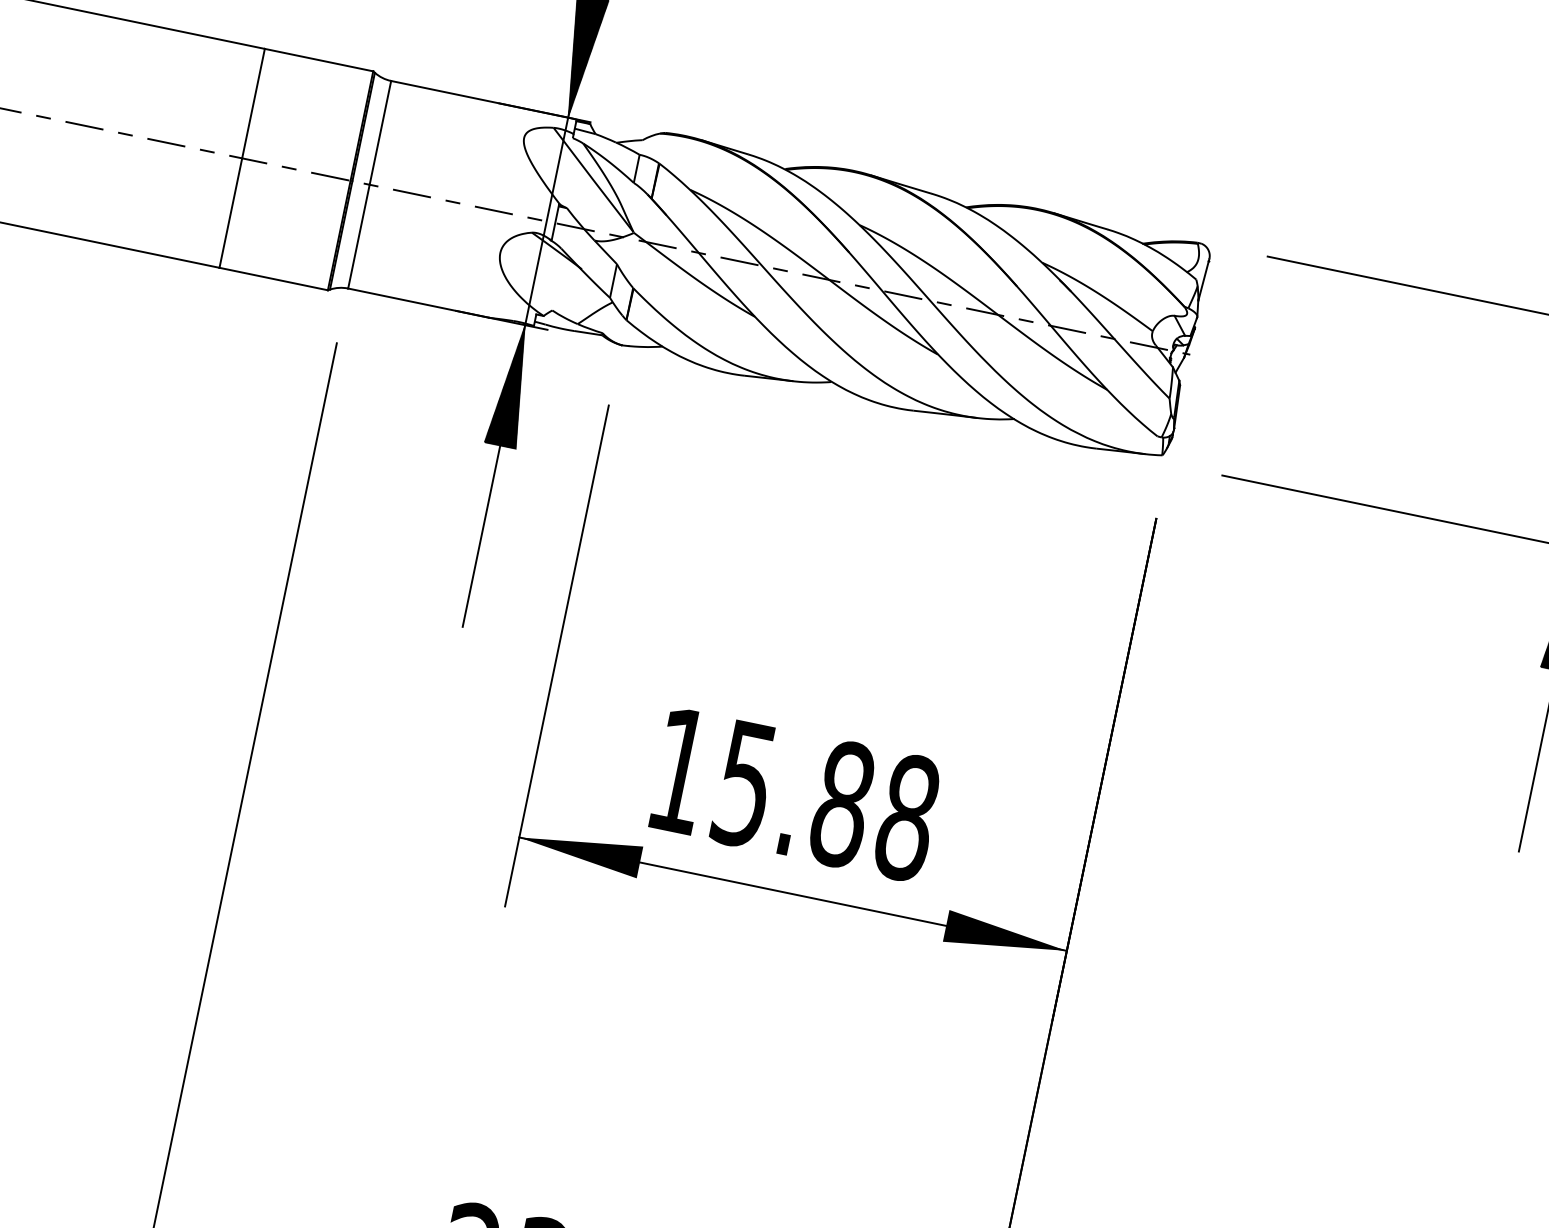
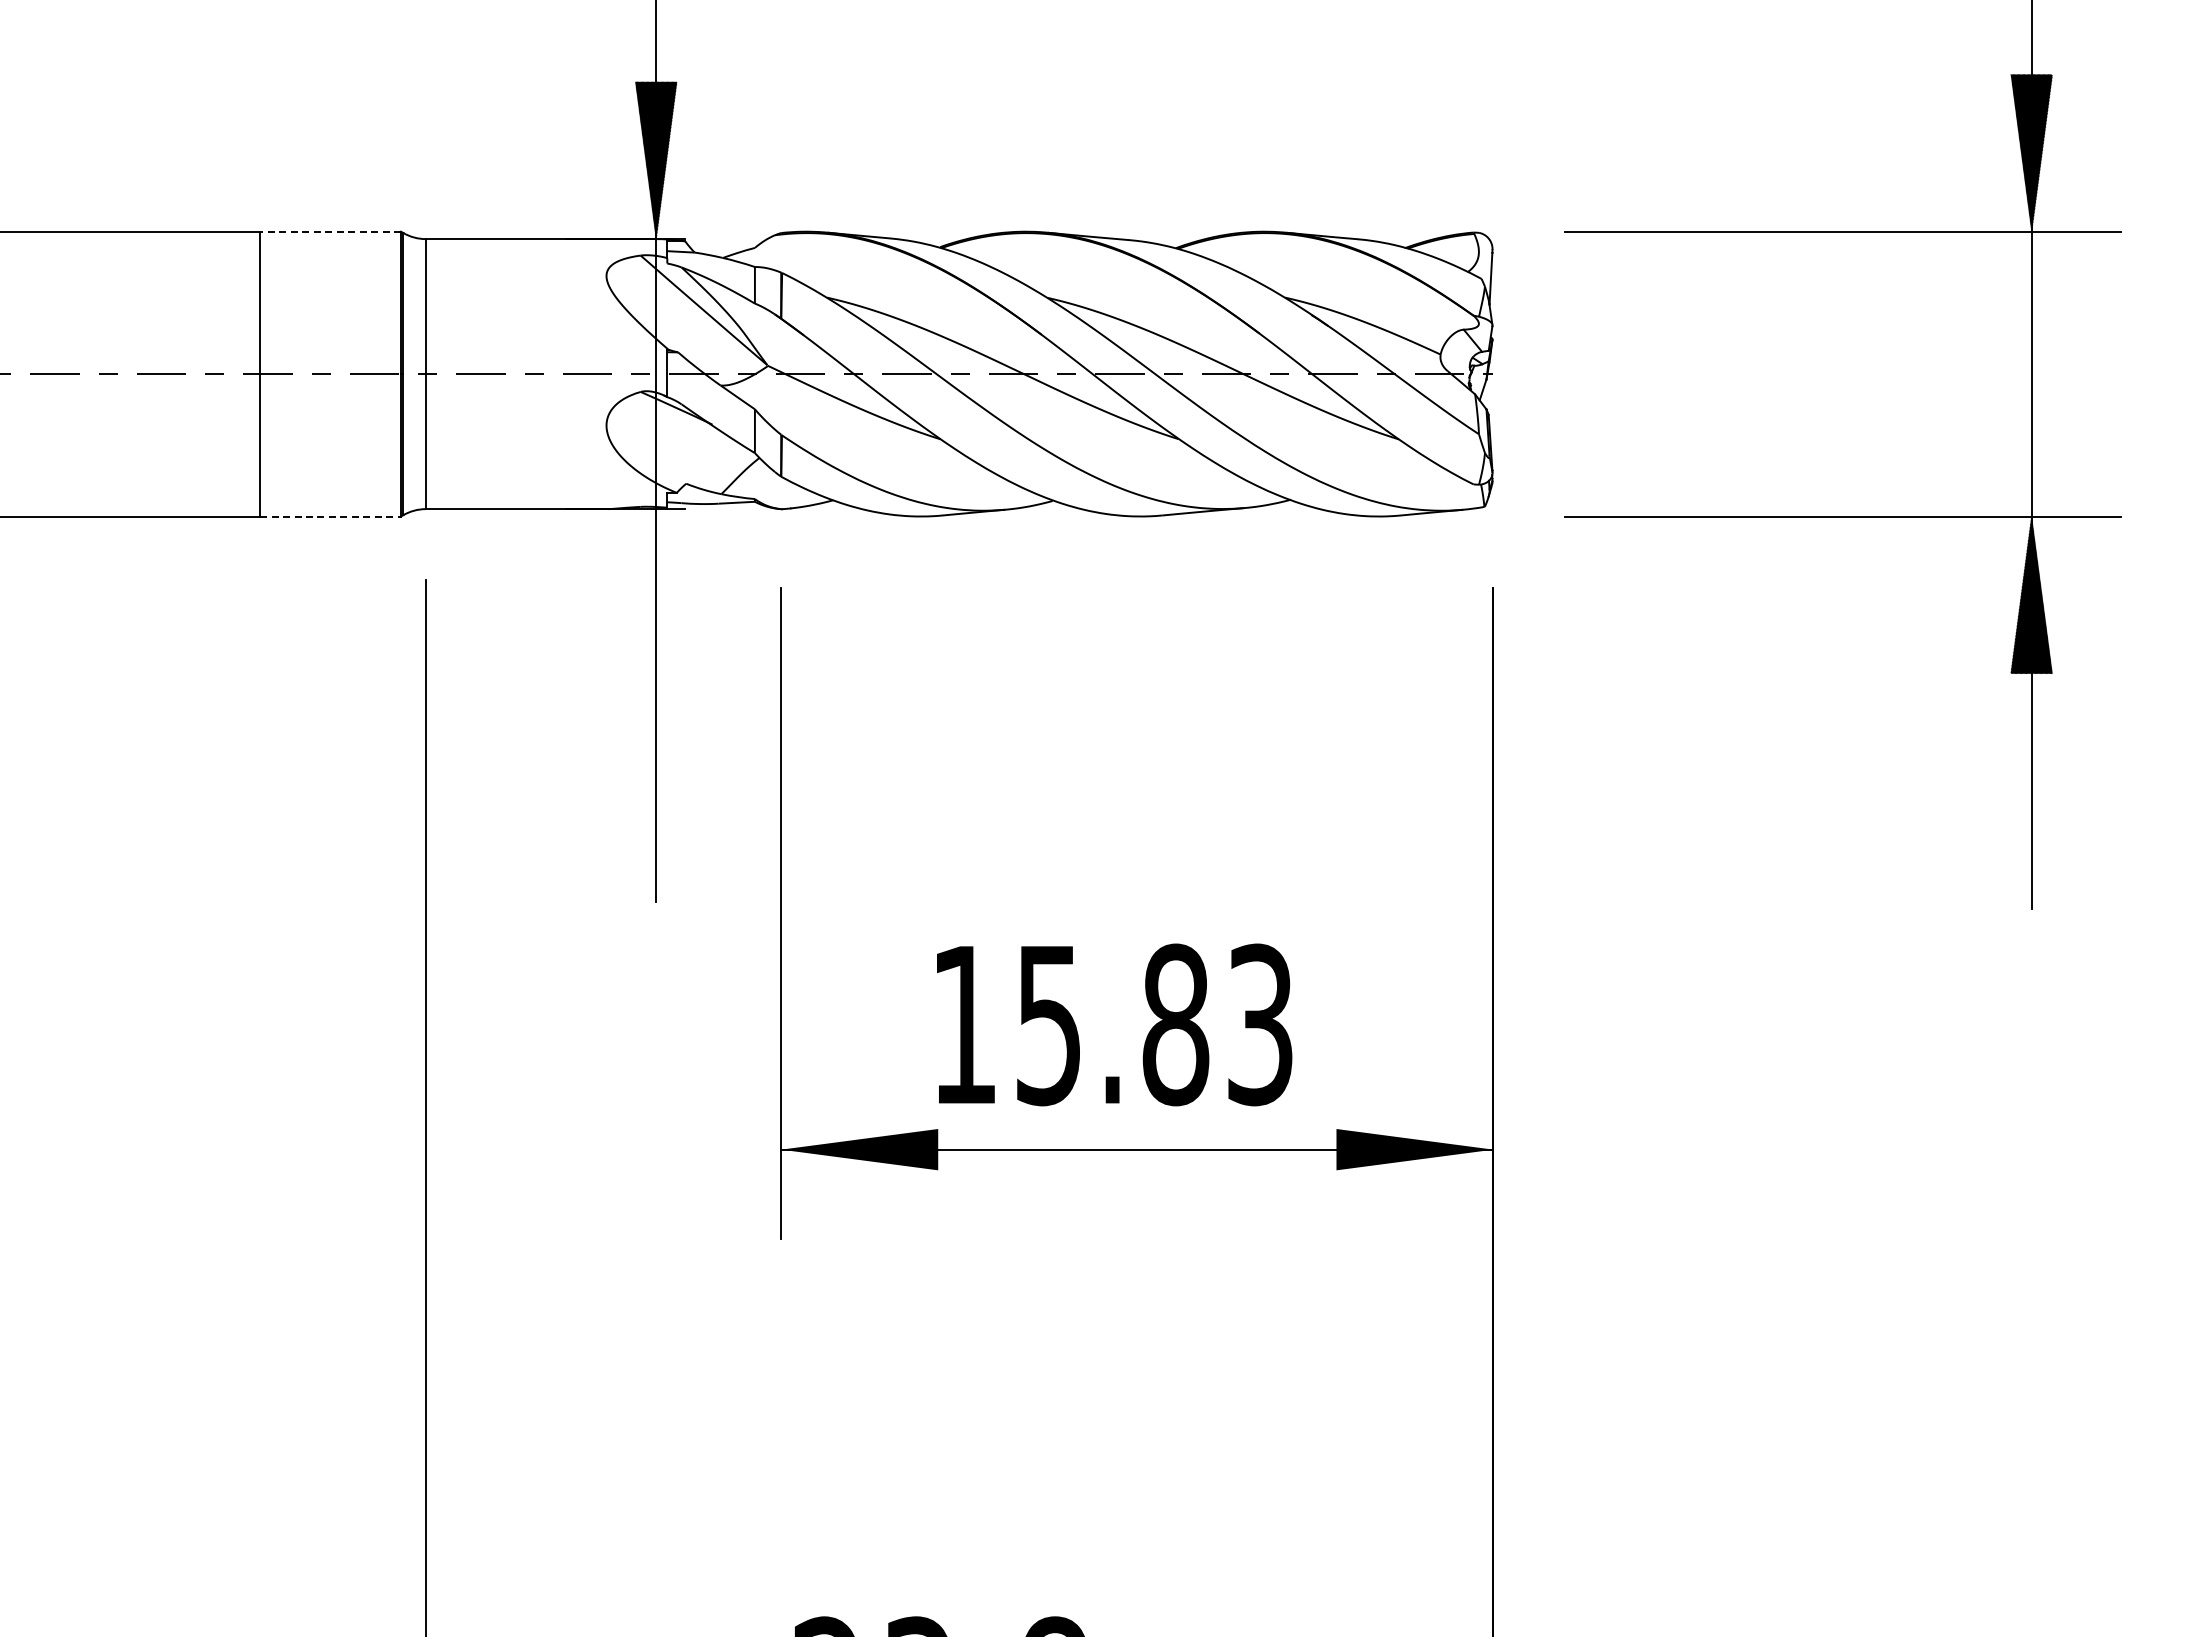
line: (319, 59) -> (330, 231), solid -> dashed
line: (273, 279) -> (330, 516), solid -> dashed
hatch: (512, 385) -> (655, 587), removed
text: (907, 817) -> (1260, 1024), 15.88 -> 15.83

